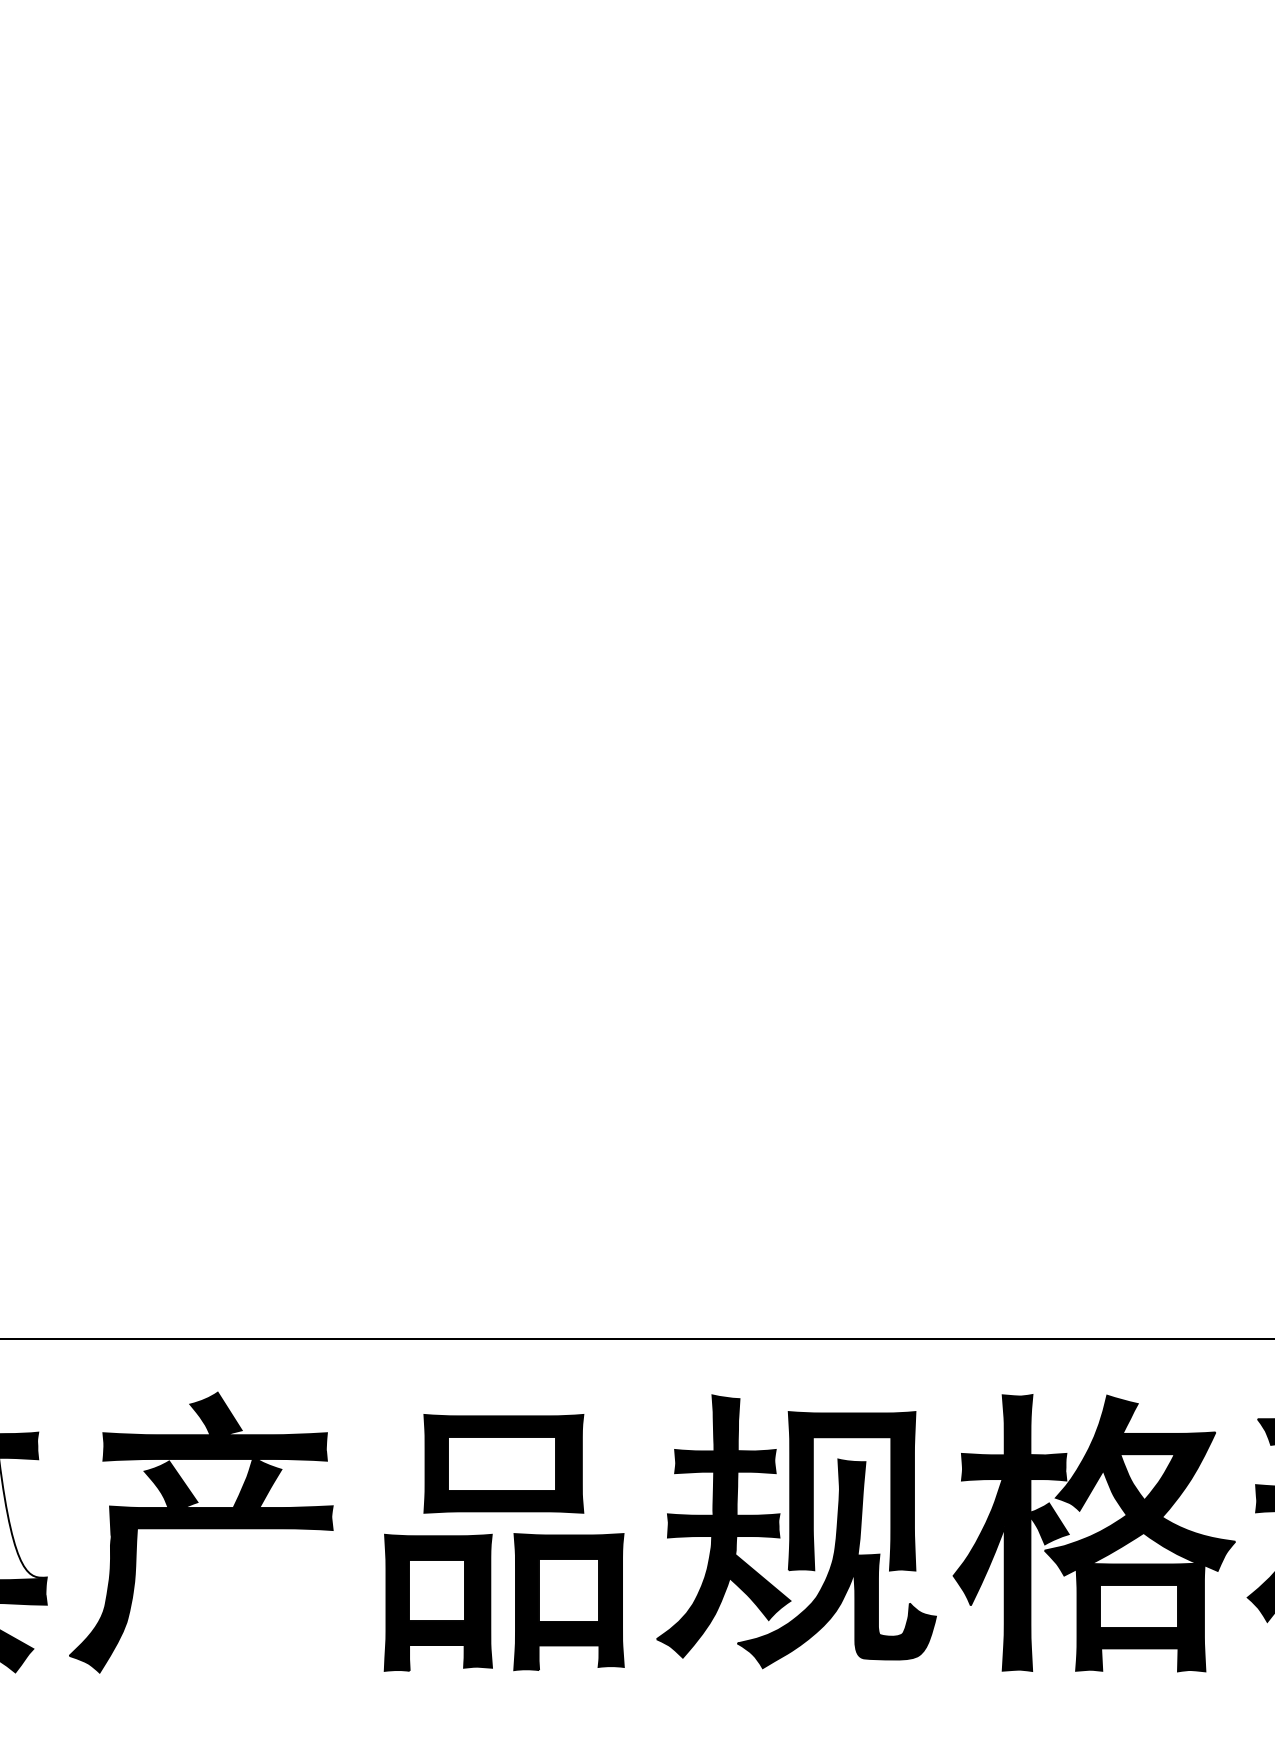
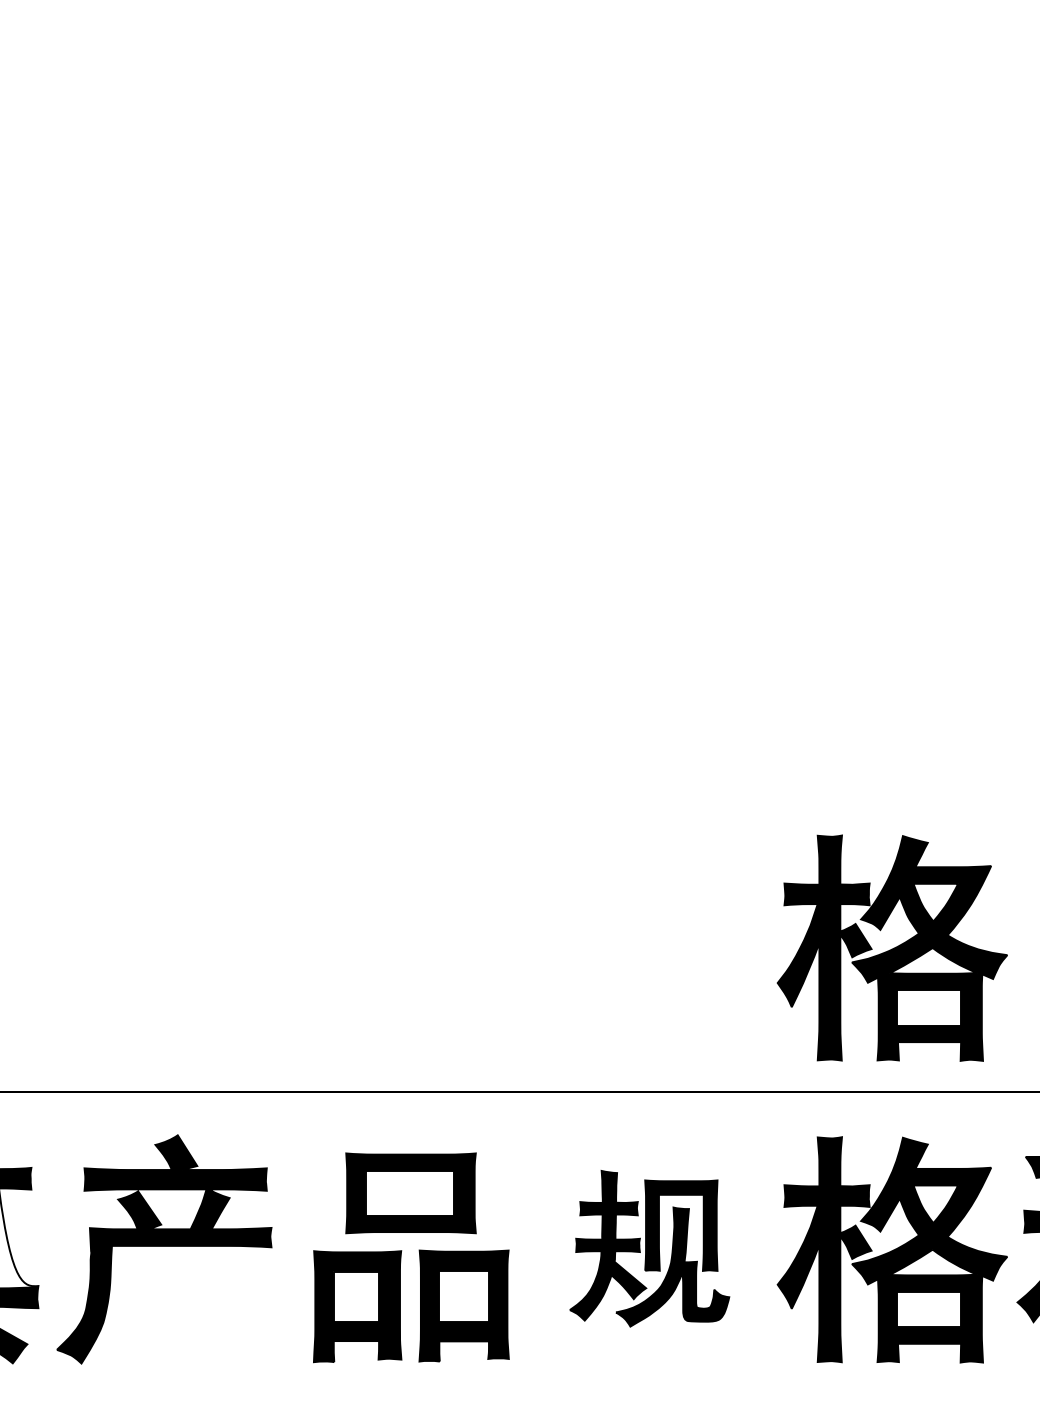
part: (1093, 1163) -> (891, 948), added
part: (796, 1531) -> (649, 1248), size x0.7

